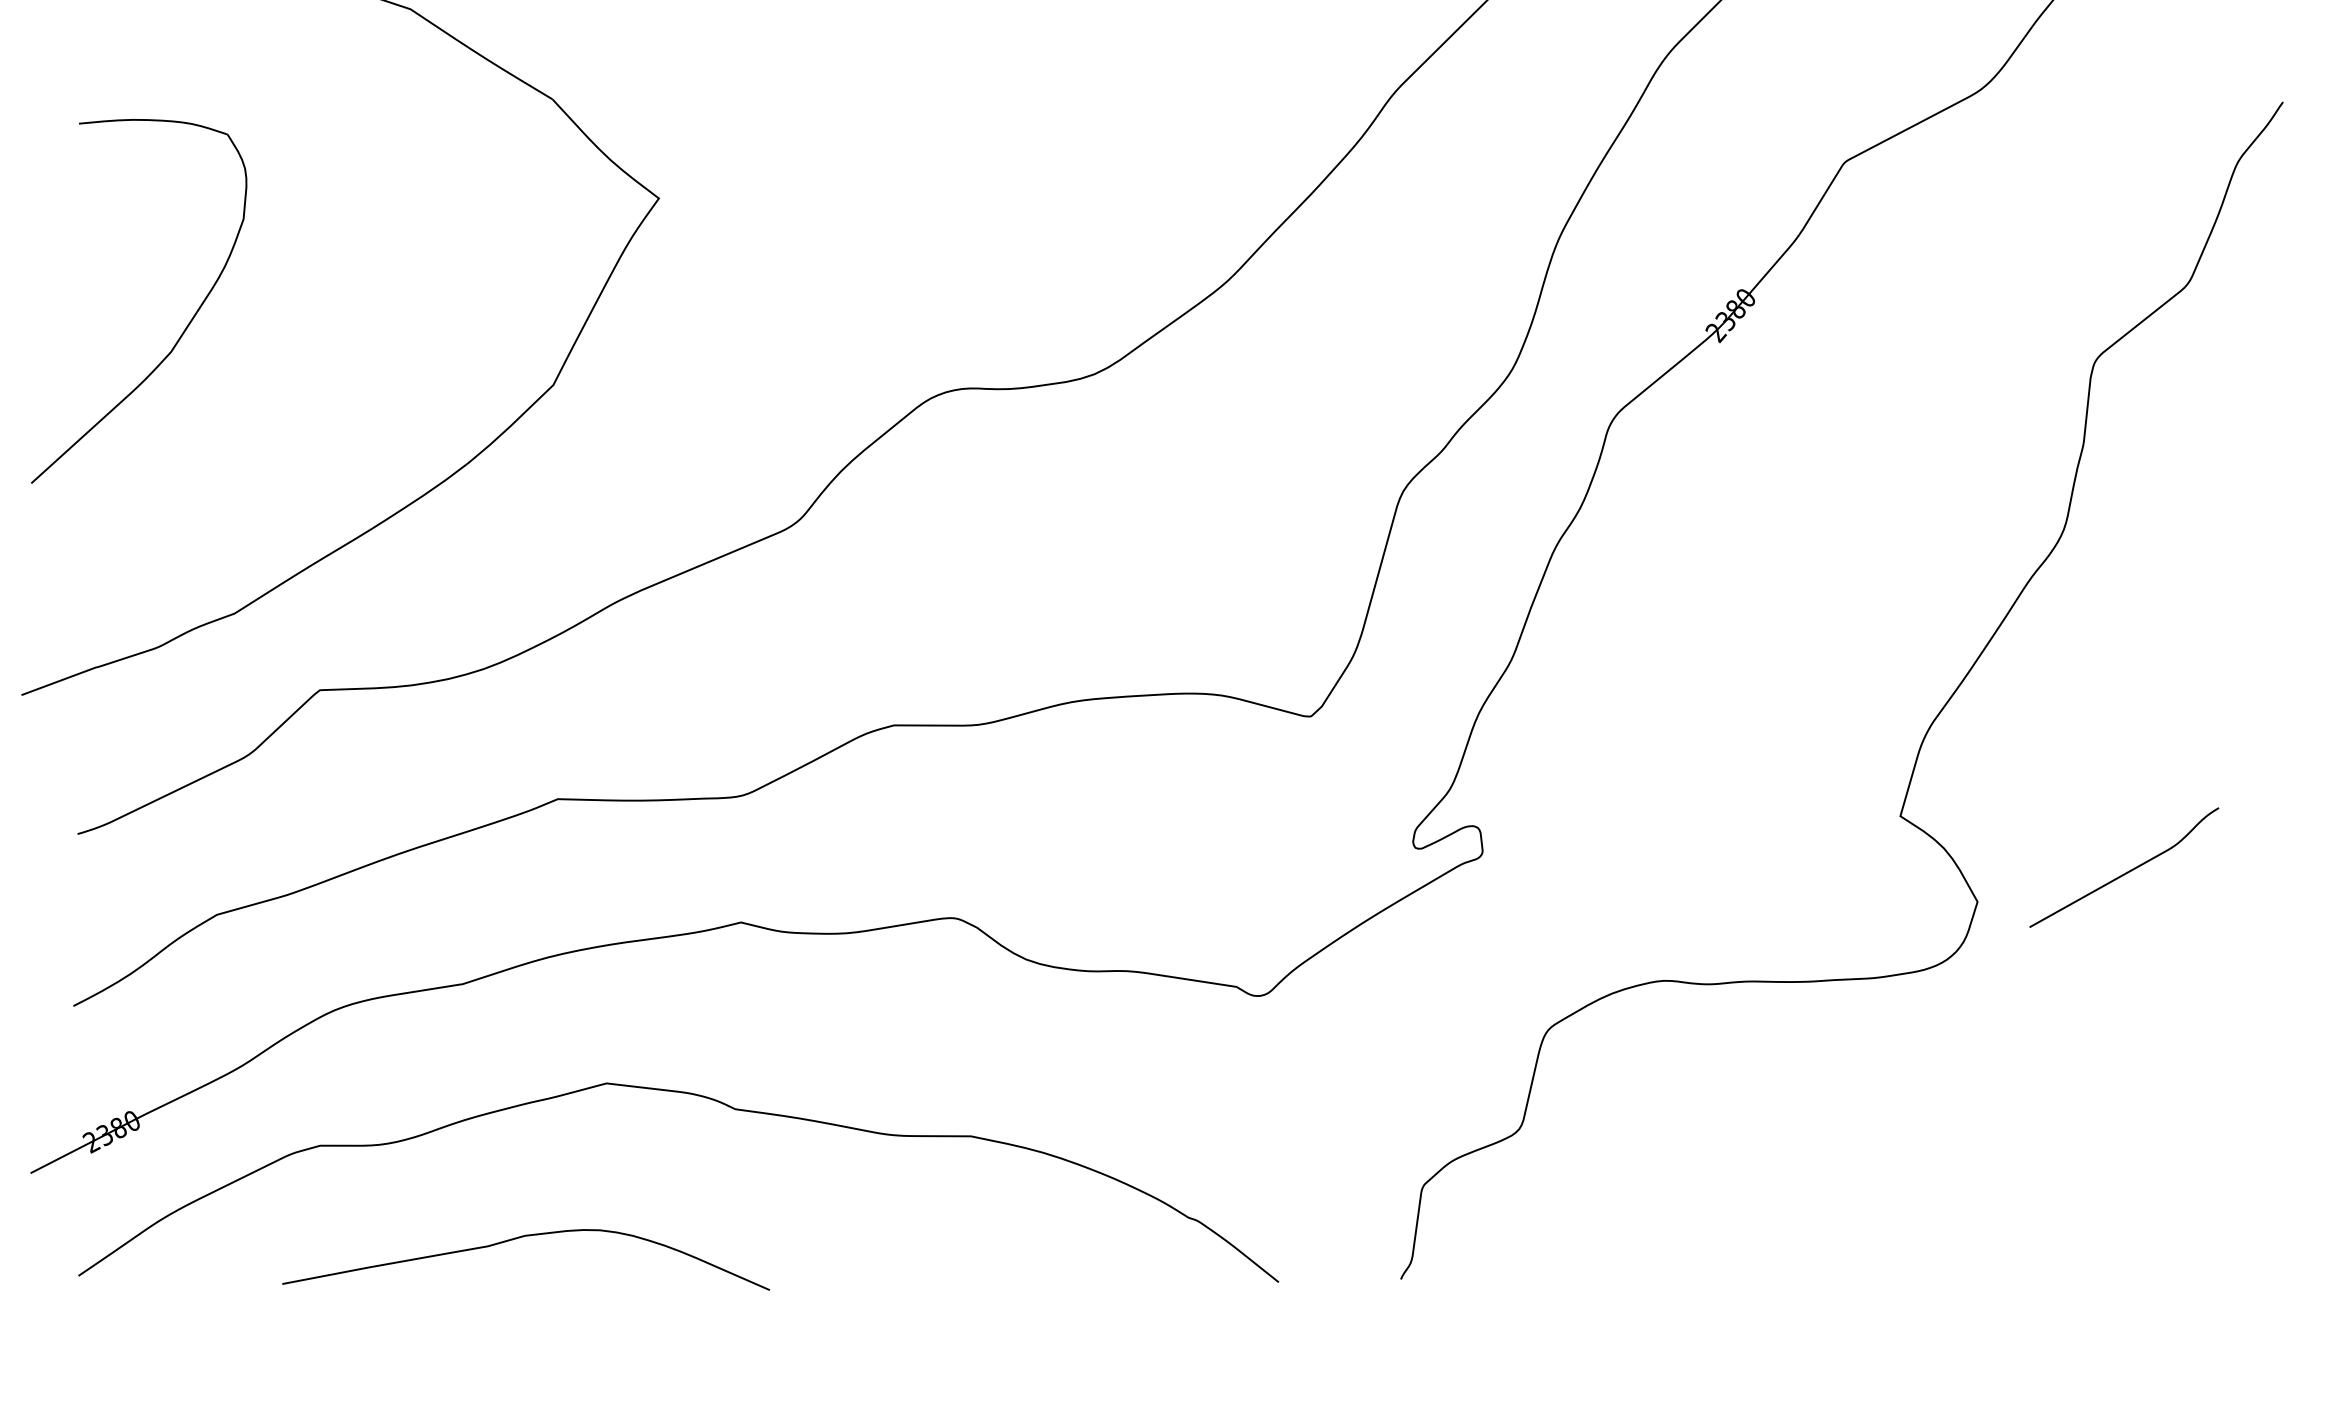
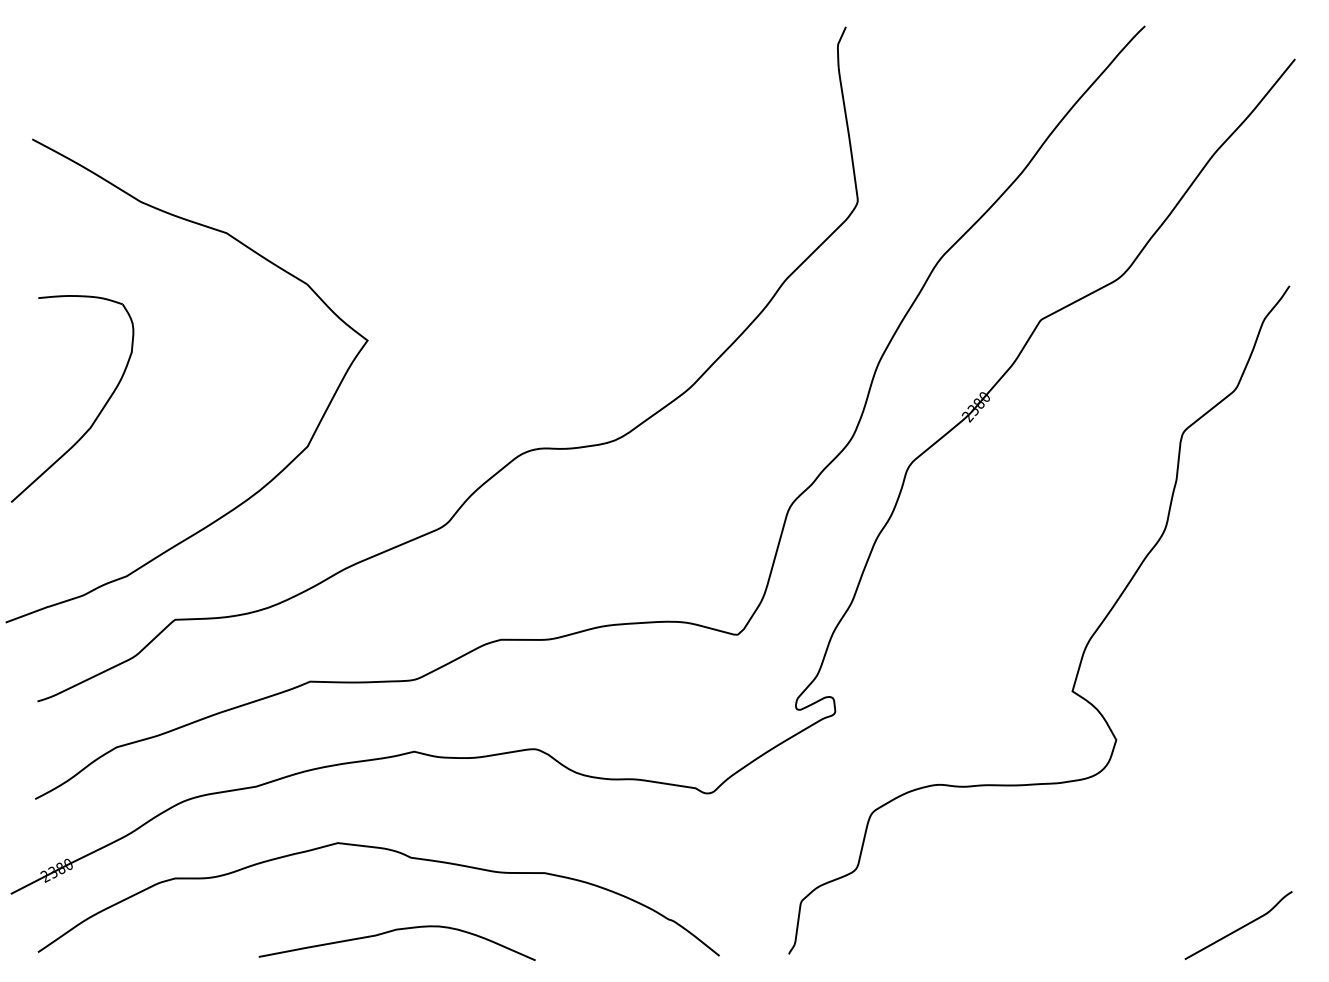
curve: (2125, 871) -> (1239, 927), moved
curve: (521, 1239) -> (394, 931), moved

